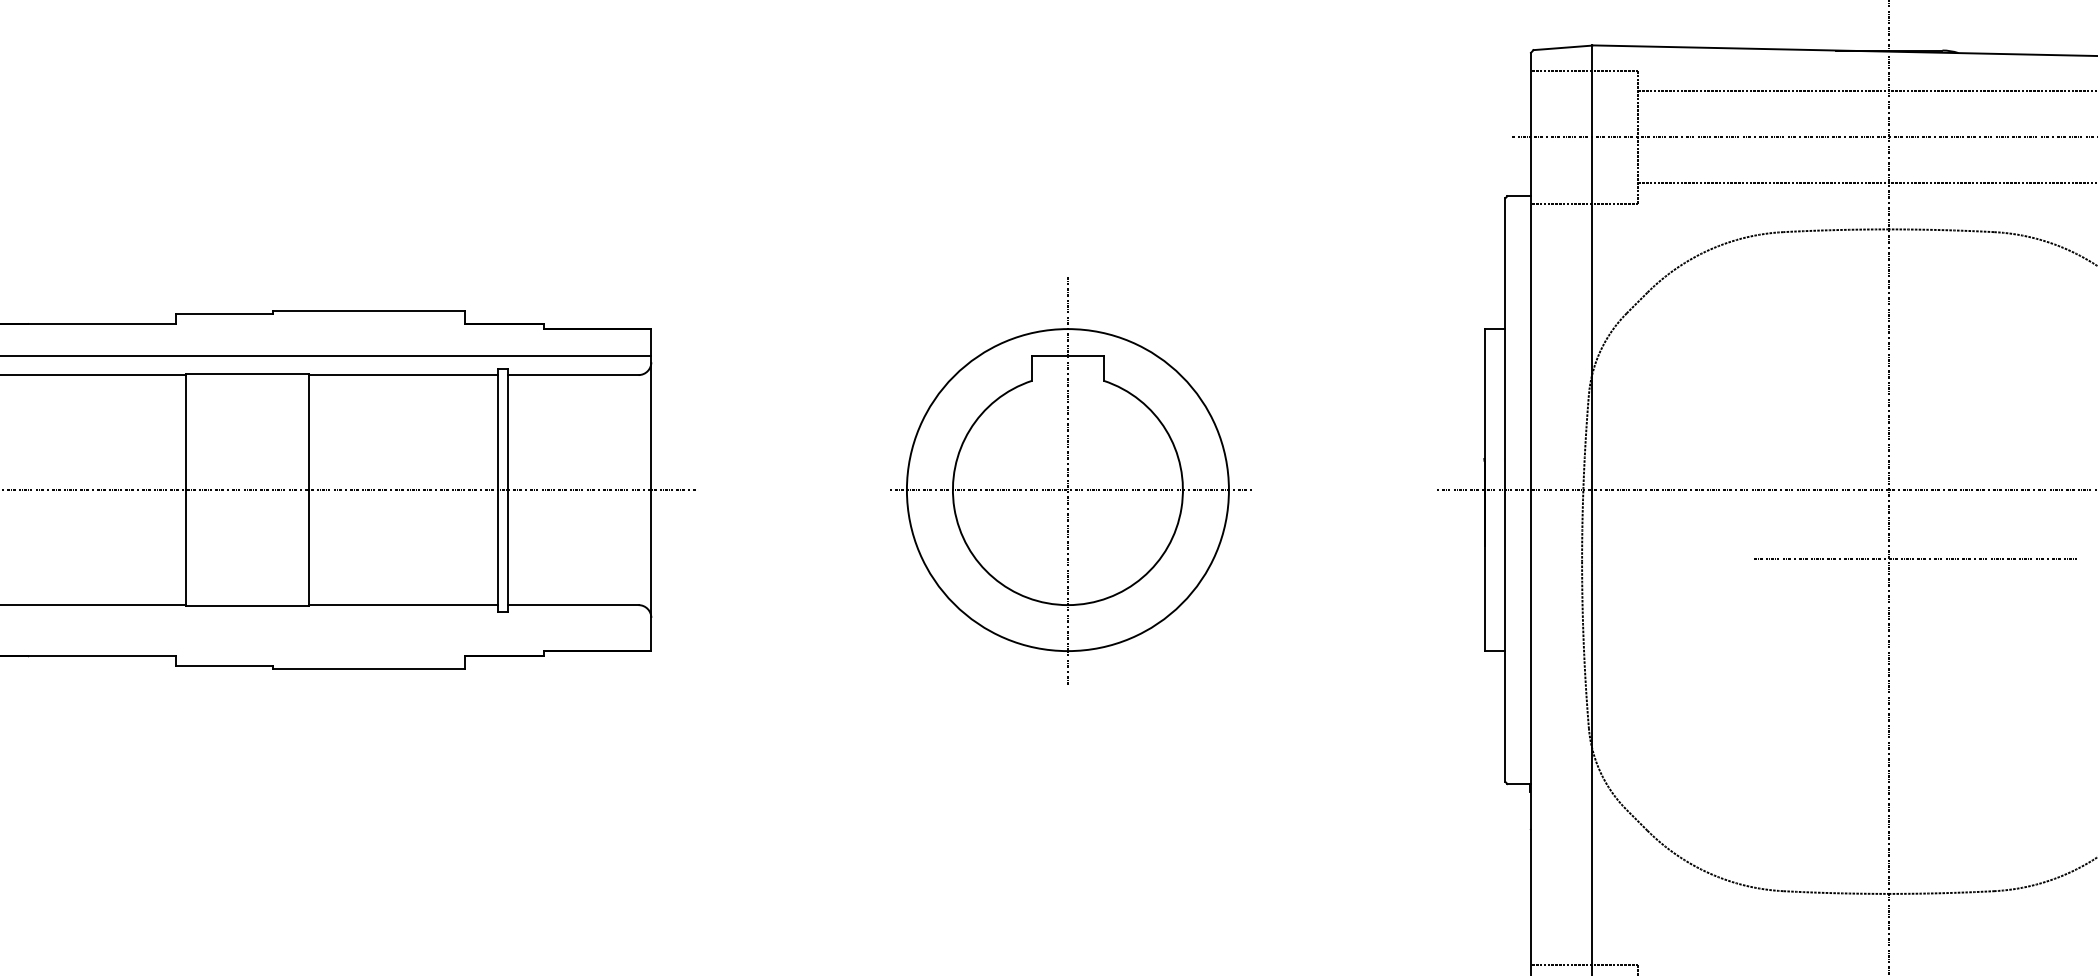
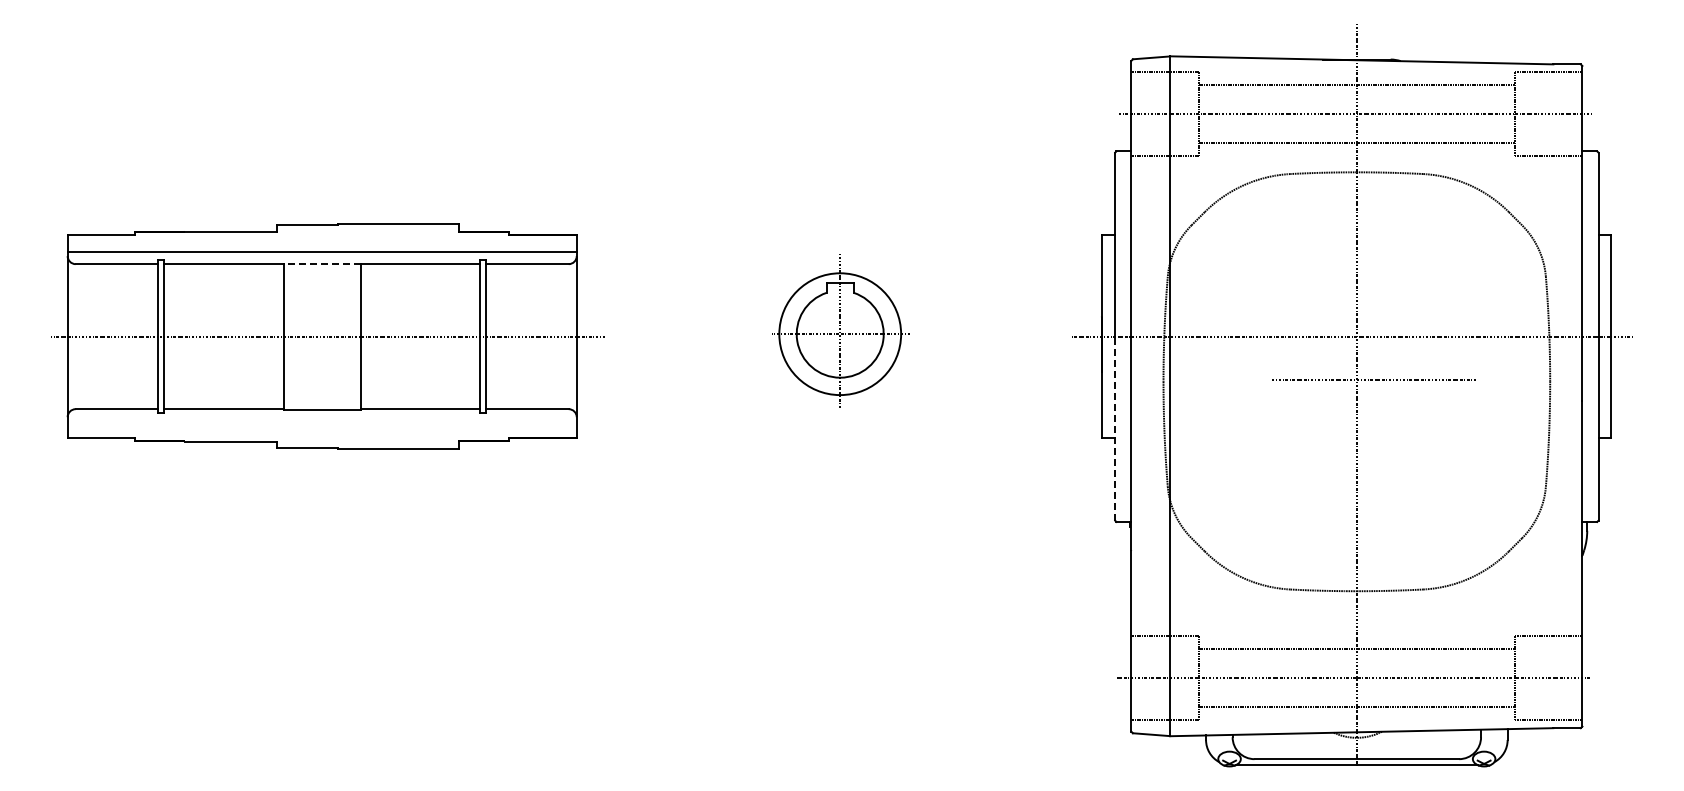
line: (247, 374) -> (322, 263), solid -> dashed
part: (1071, 480) -> (841, 330), size x0.6
line: (1505, 635) -> (1115, 428), solid -> dashed

